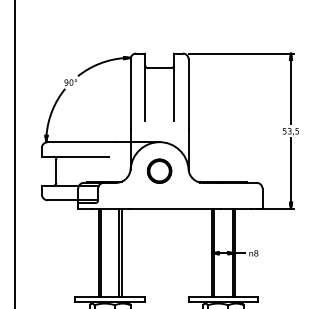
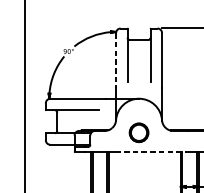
line: (130, 94) -> (116, 60), solid -> dashed
part: (159, 170) -> (138, 132), moved
line: (175, 209) -> (151, 152), solid -> dashed

